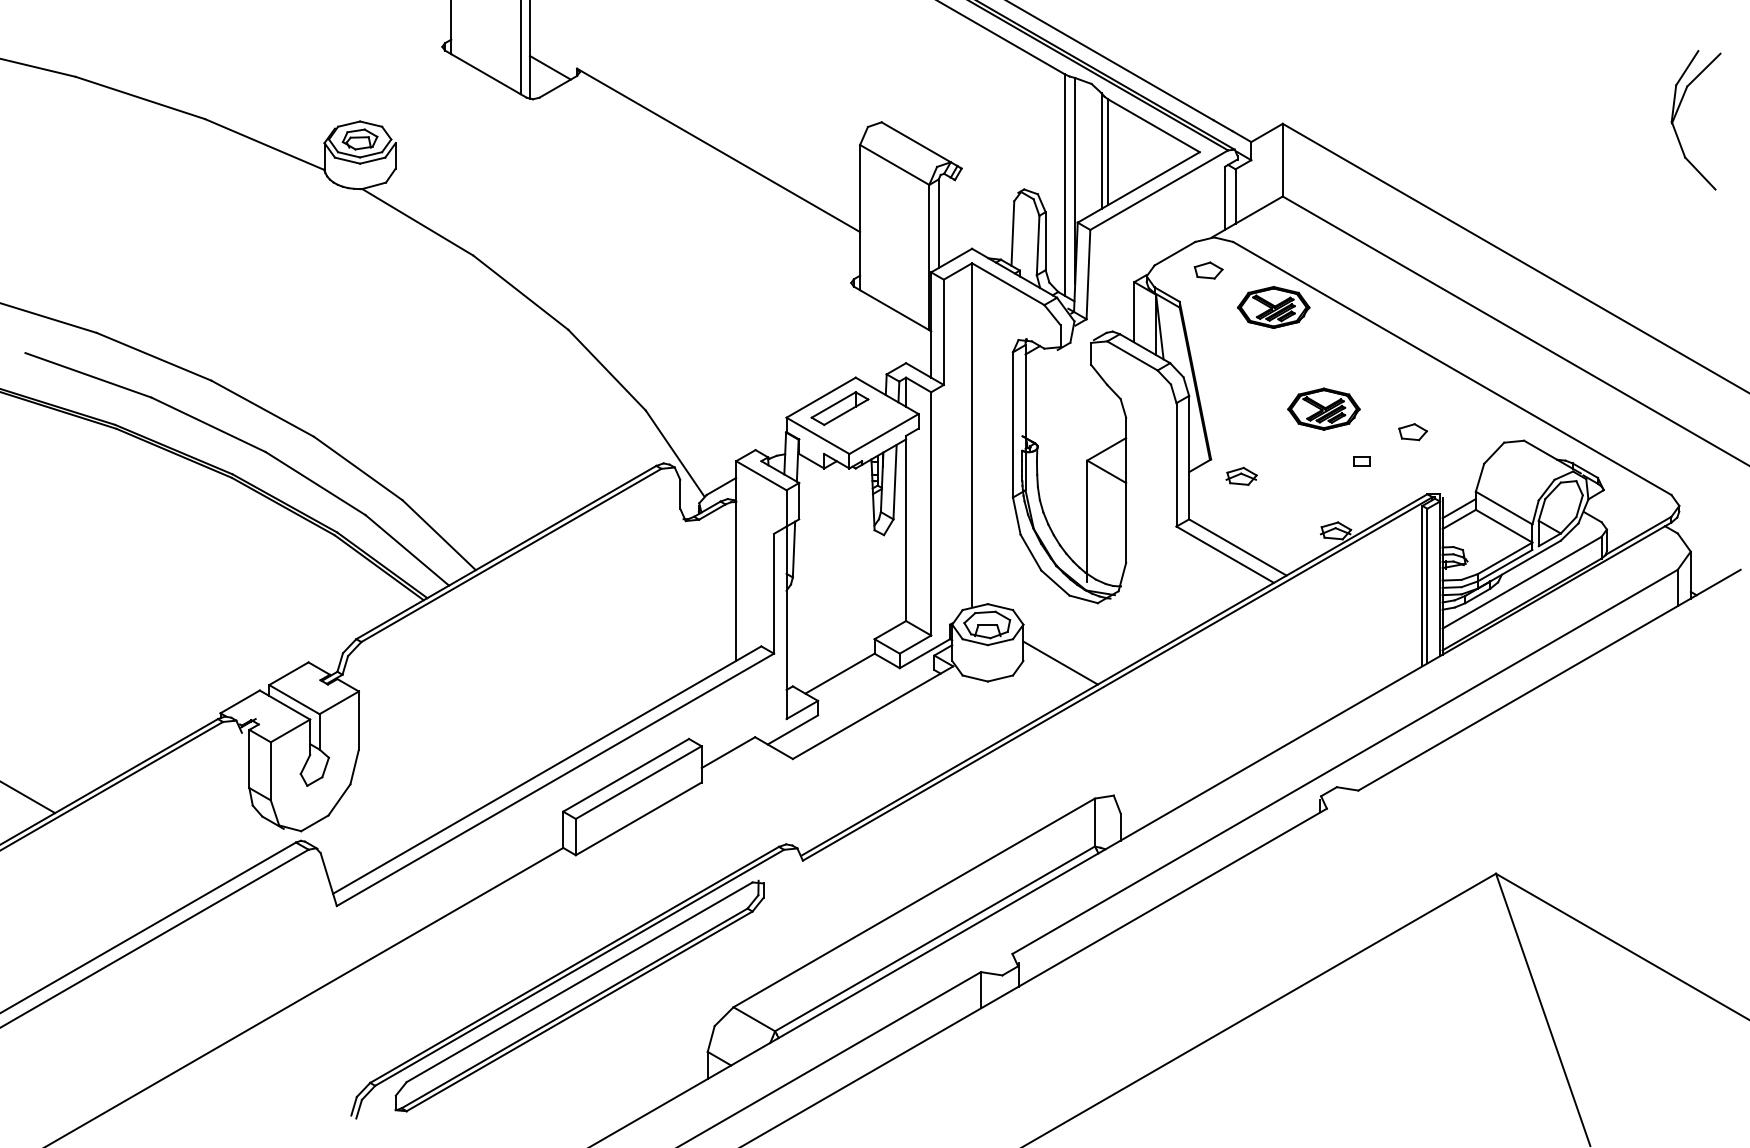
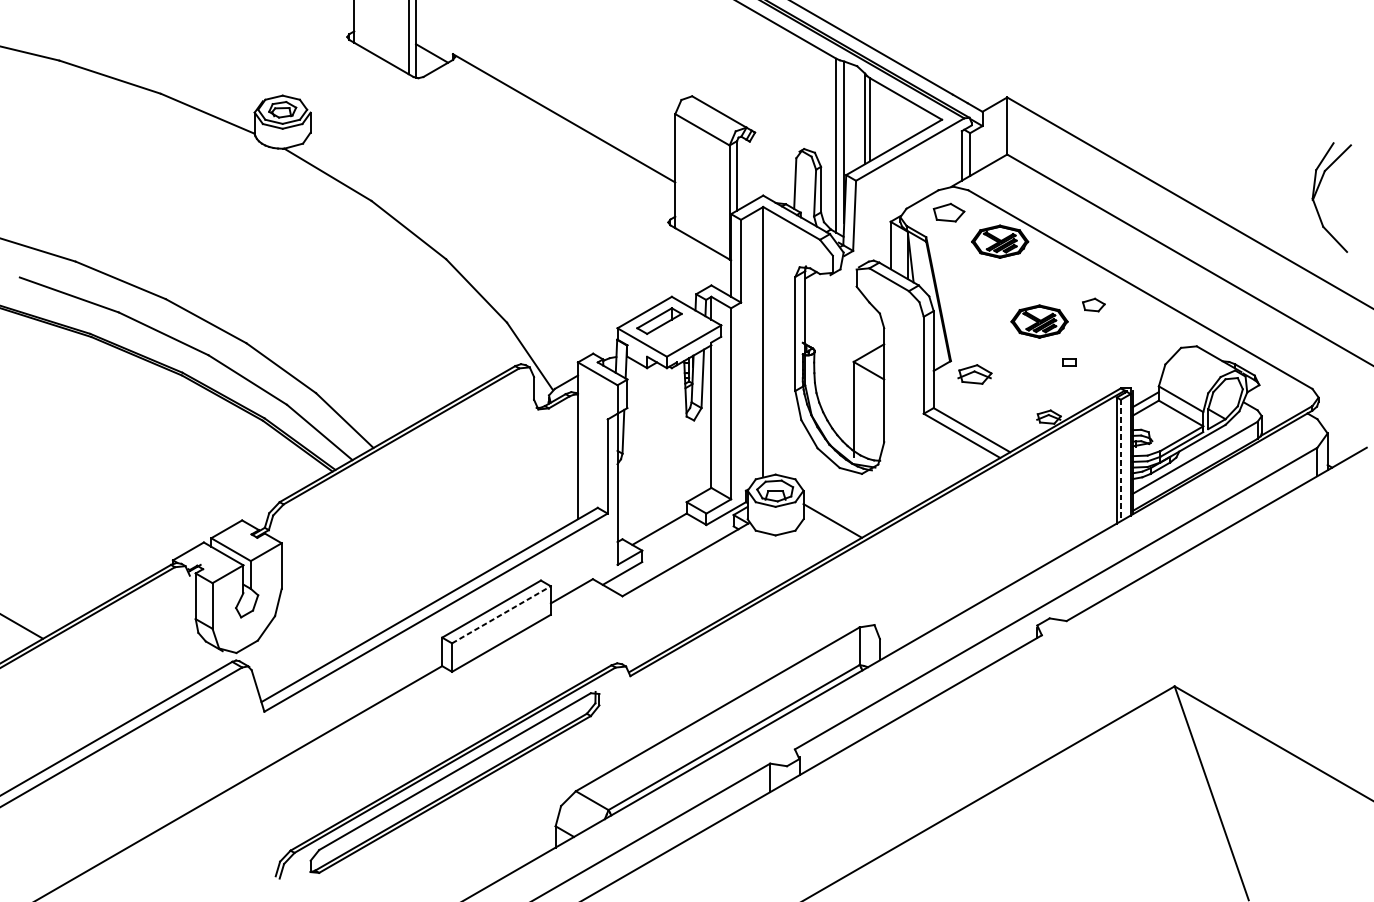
part: (1677, 113) -> (1317, 192), moved
part: (1208, 270) -> (948, 212), size x1.4
part: (1412, 432) -> (1093, 305), moved
part: (1241, 475) -> (974, 373), size x1.4
line: (1427, 586) -> (1120, 460), solid -> dashed
line: (638, 782) -> (501, 614), solid -> dashed

